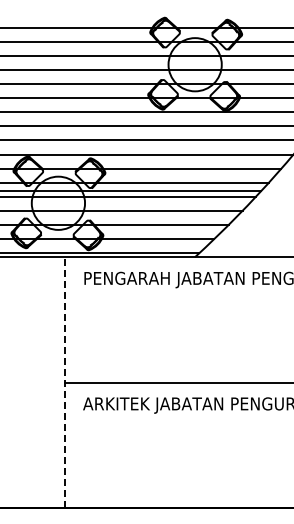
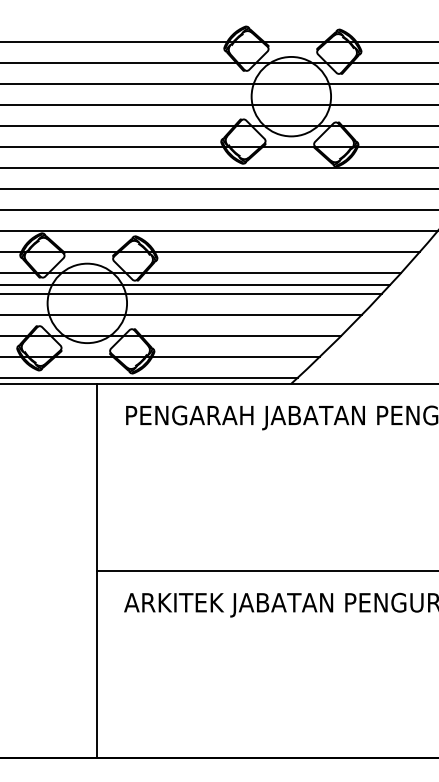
line: (64, 382) -> (96, 570), dashed -> solid

